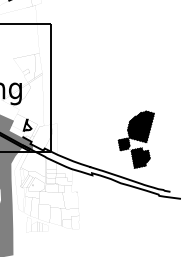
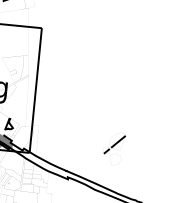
part: (135, 139) -> (113, 148), size x0.6

